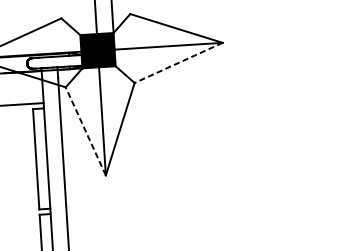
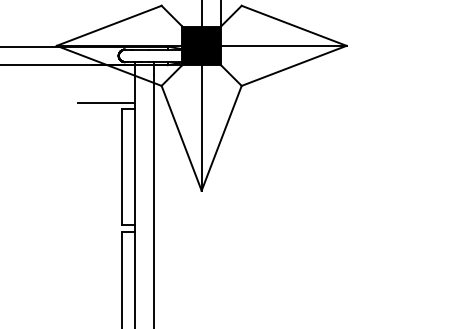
line: (178, 63) -> (293, 66), dashed -> solid
line: (85, 130) -> (181, 137), dashed -> solid

